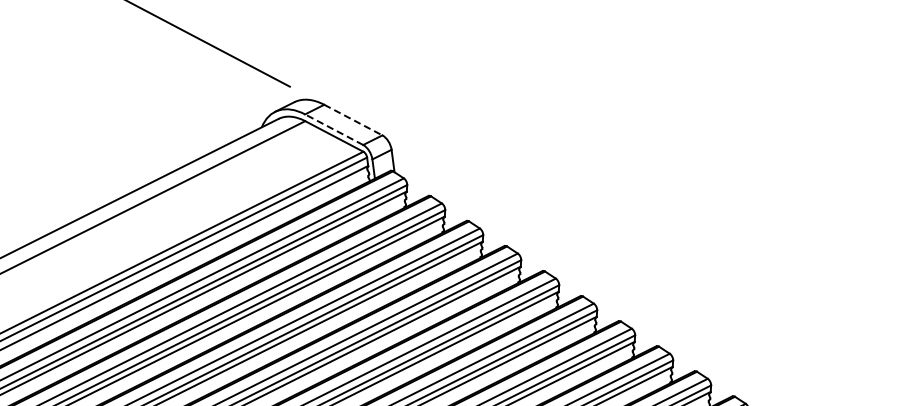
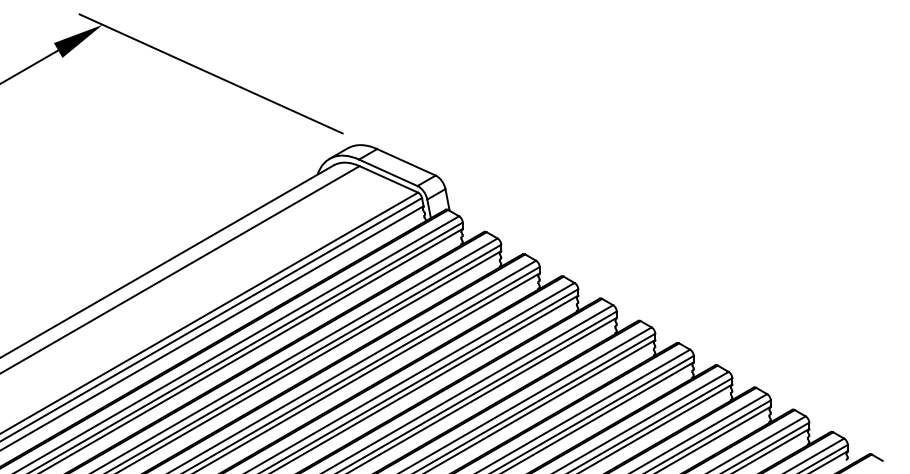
line: (353, 120) -> (406, 162), dashed -> solid
line: (333, 129) -> (387, 172), dashed -> solid

